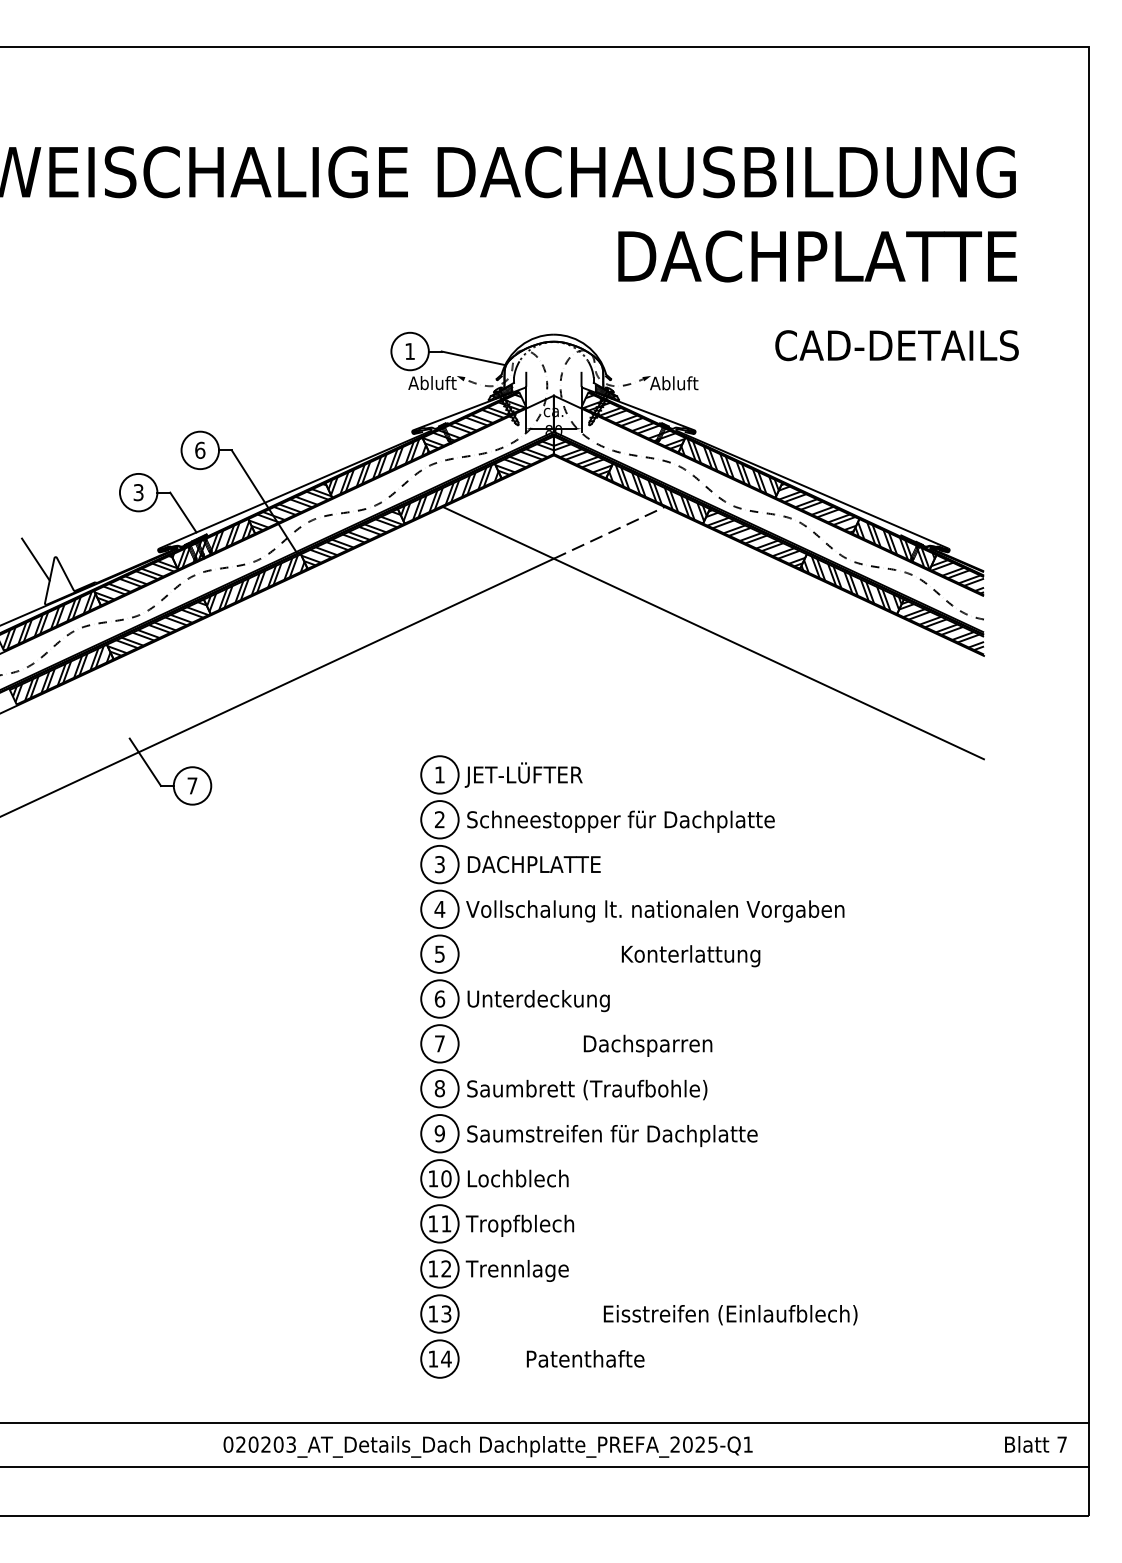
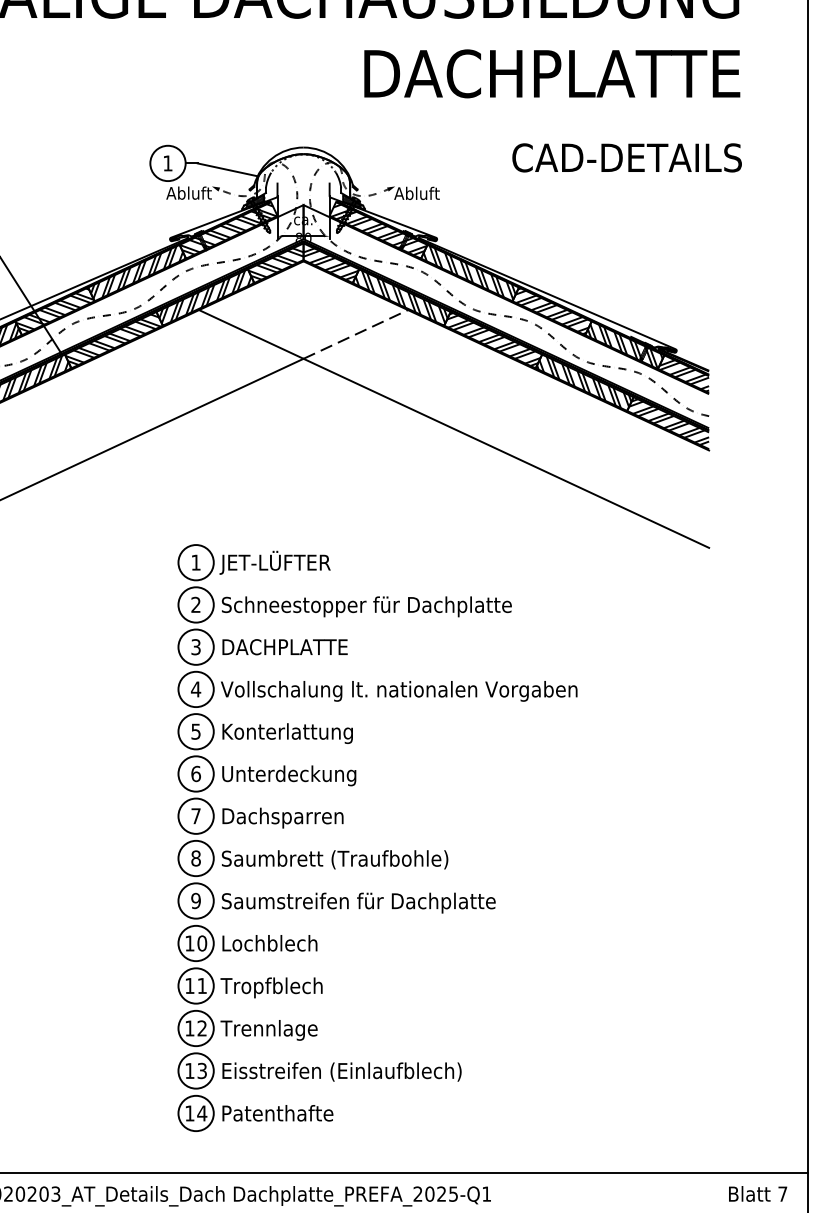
text: (690, 956) -> (287, 733), moved
text: (647, 1045) -> (282, 817), moved
text: (730, 1315) -> (341, 1072), moved
text: (585, 1358) -> (277, 1112), moved

